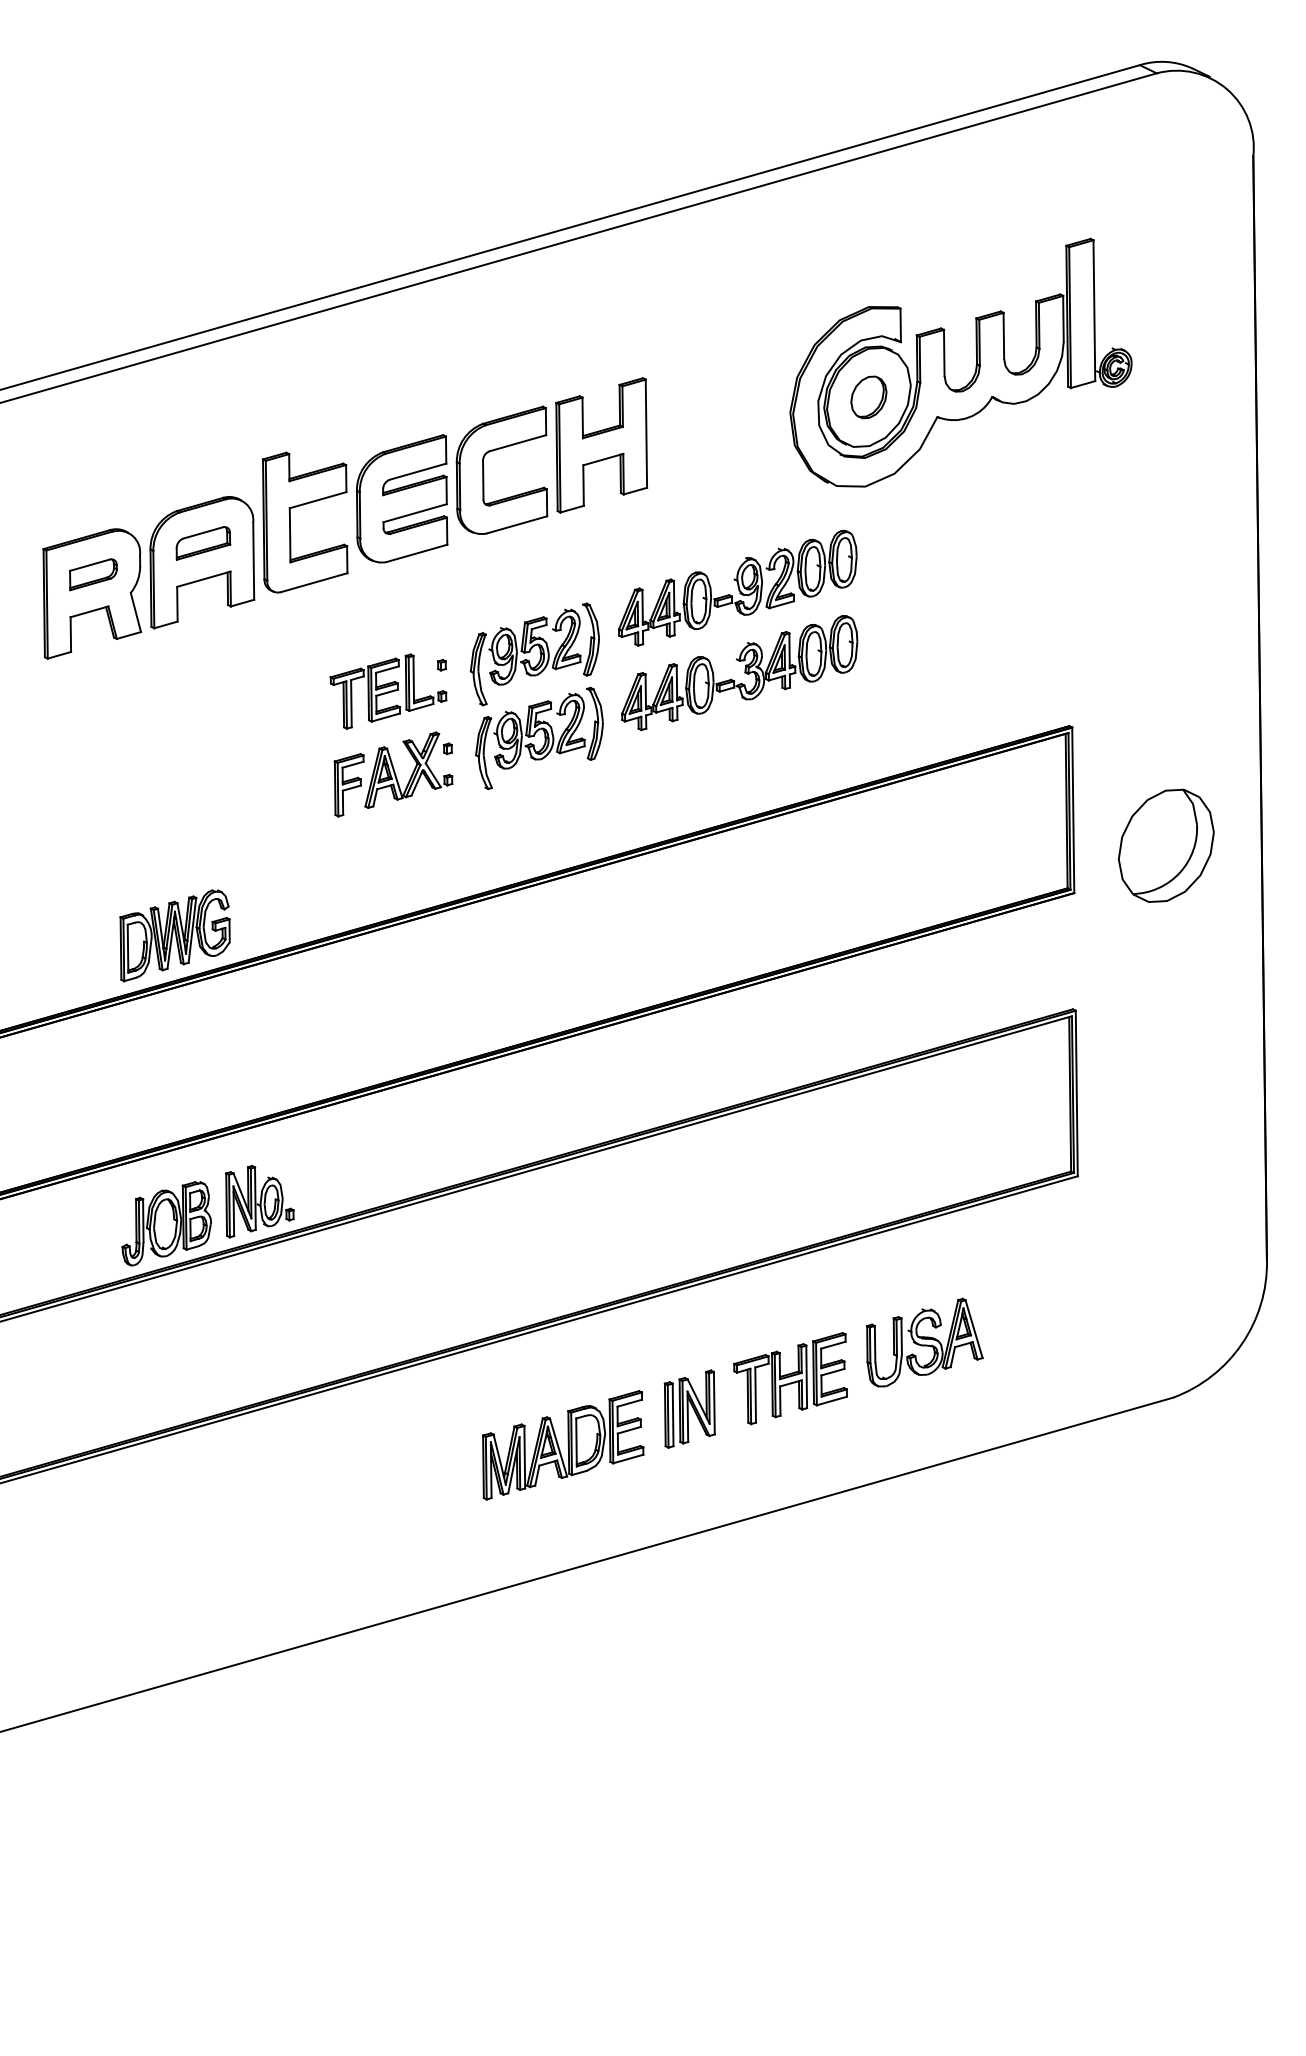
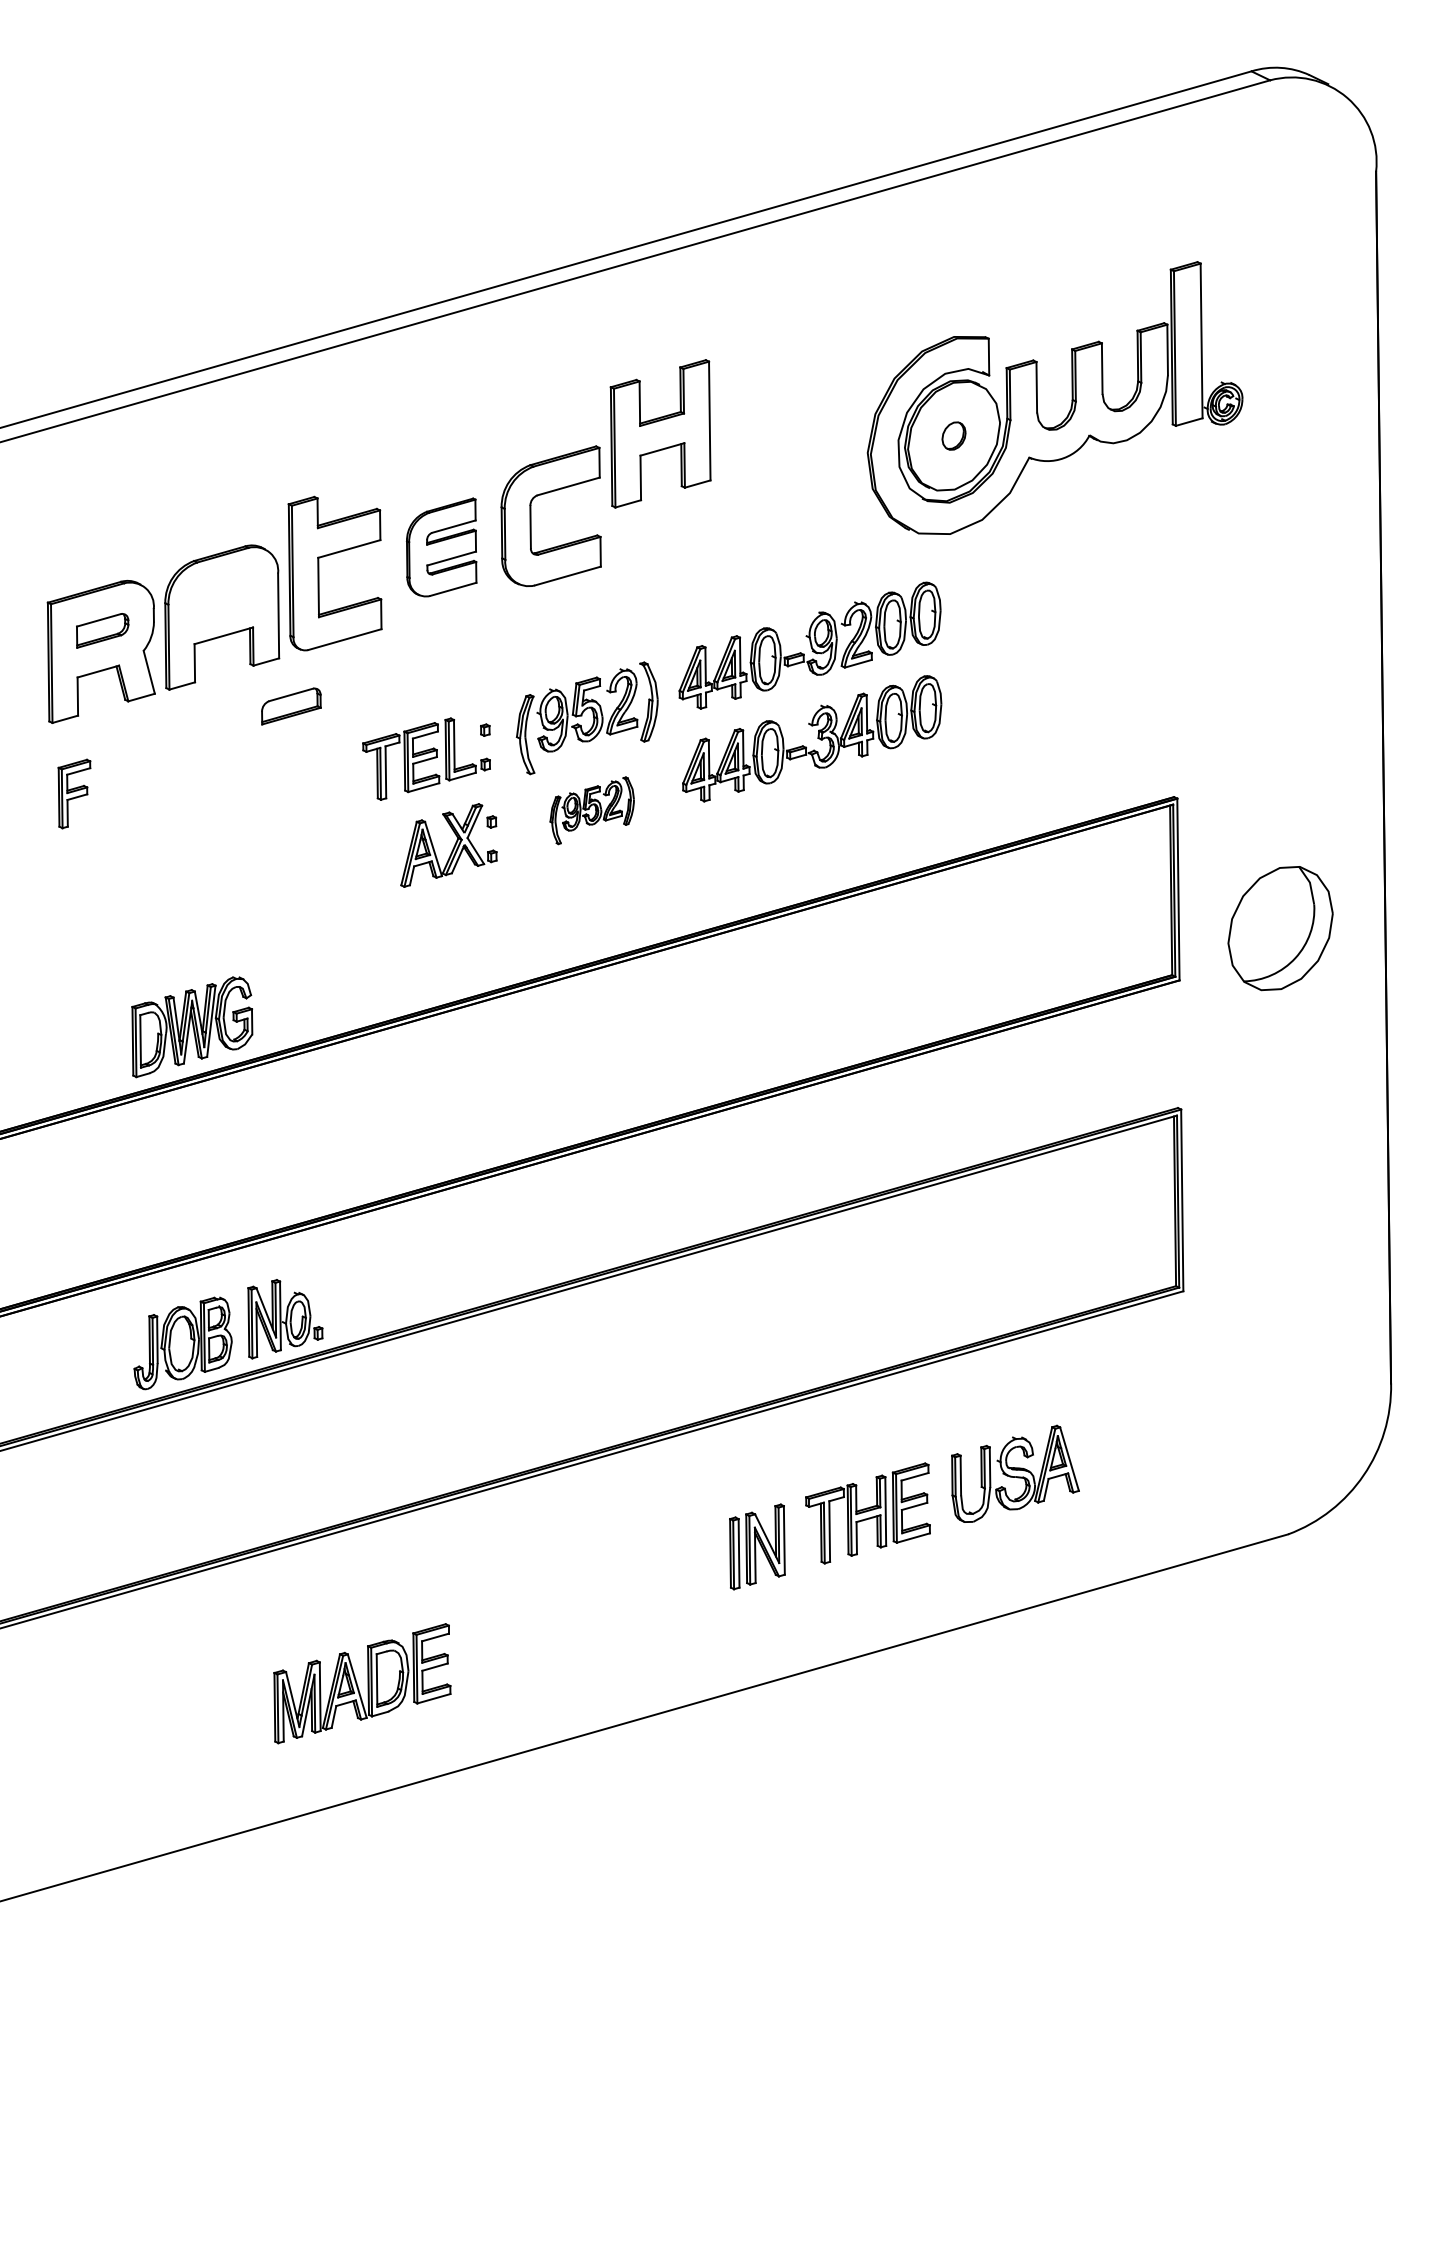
part: (868, 396) -> (953, 435), size x0.6
part: (601, 445) -> (660, 433), moved
part: (402, 498) -> (441, 547), size x0.7
part: (203, 543) -> (291, 706), moved
part: (538, 738) -> (591, 810), size x0.6
part: (349, 784) -> (74, 793), moved
part: (563, 1445) -> (362, 1683), moved

